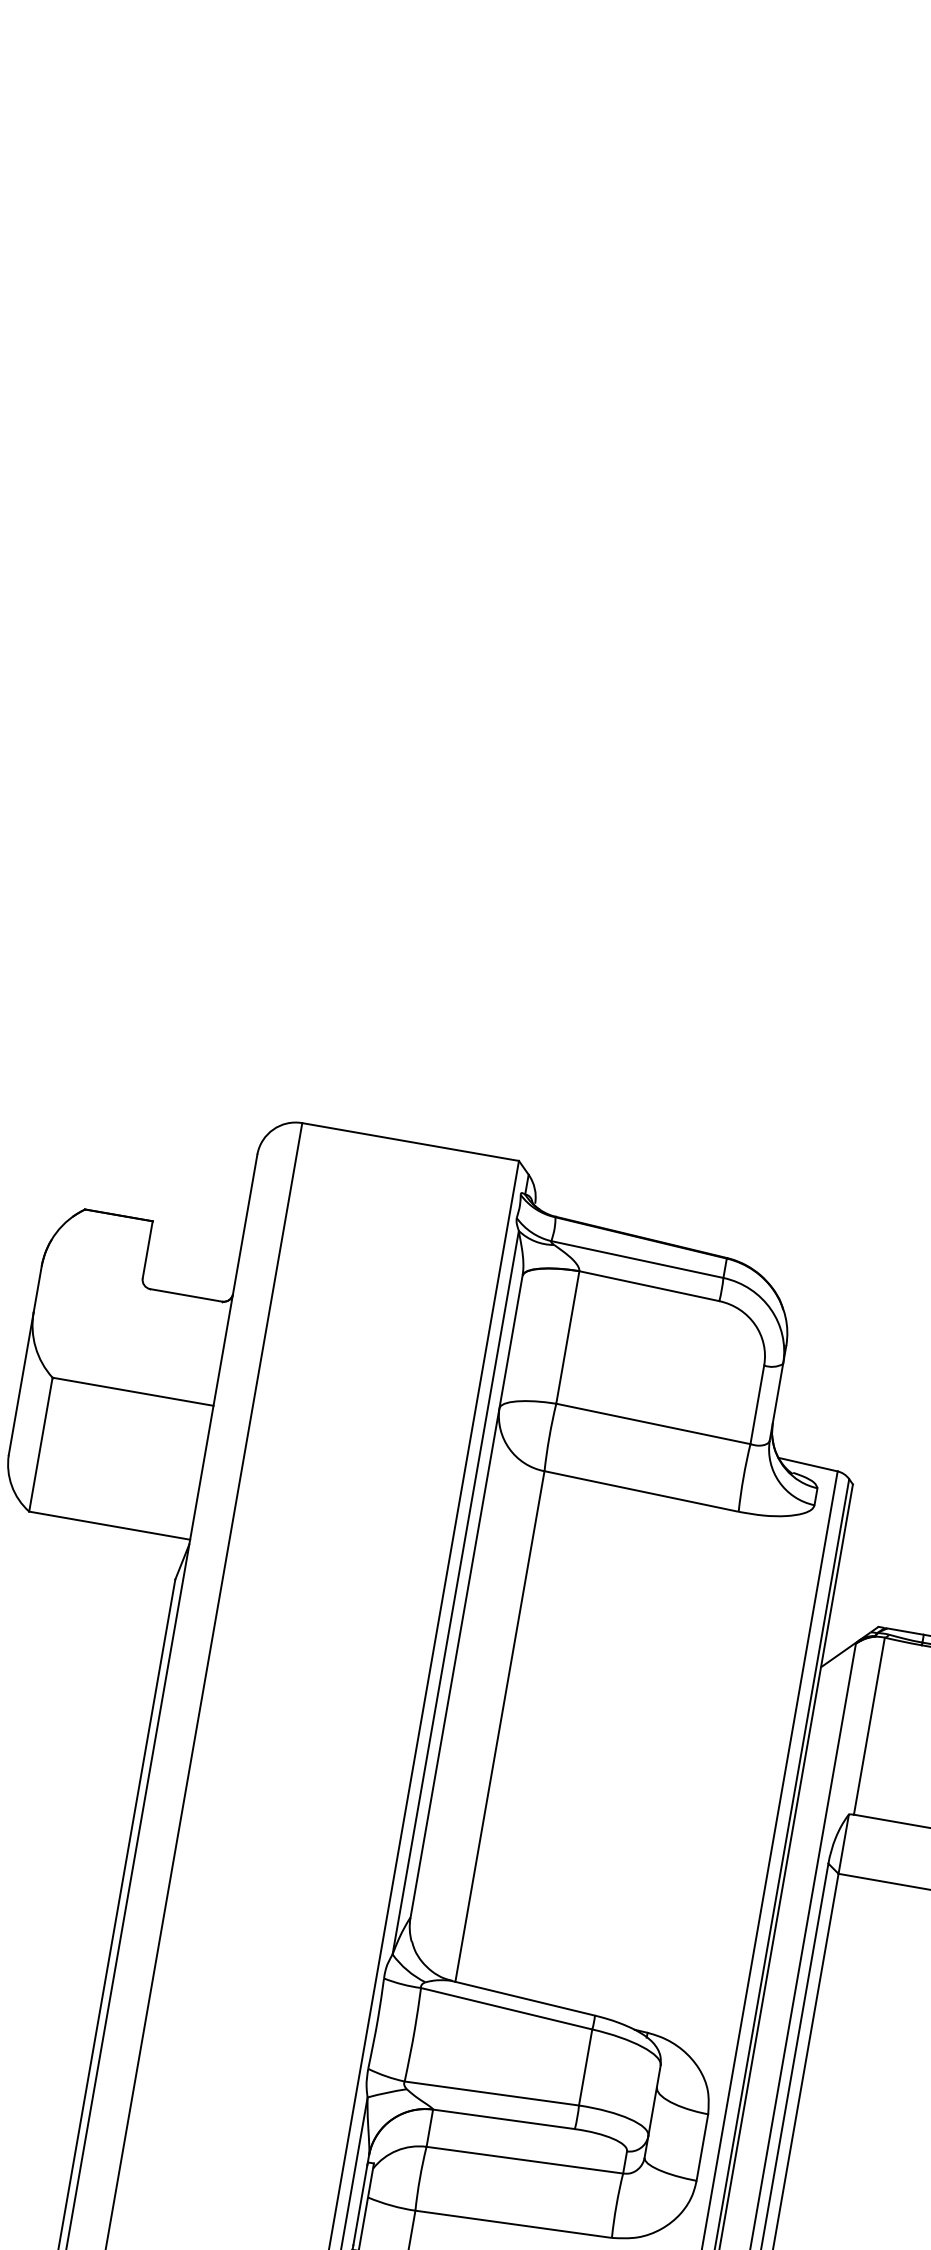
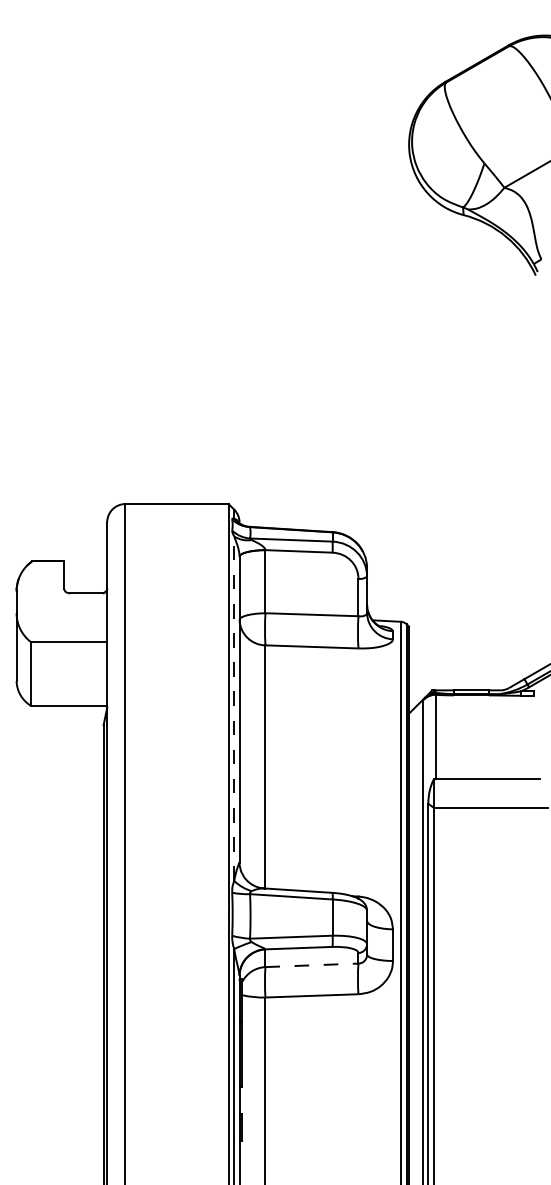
line: (456, 1592) -> (234, 708), solid -> dashed
line: (523, 2160) -> (311, 965), solid -> dashed

